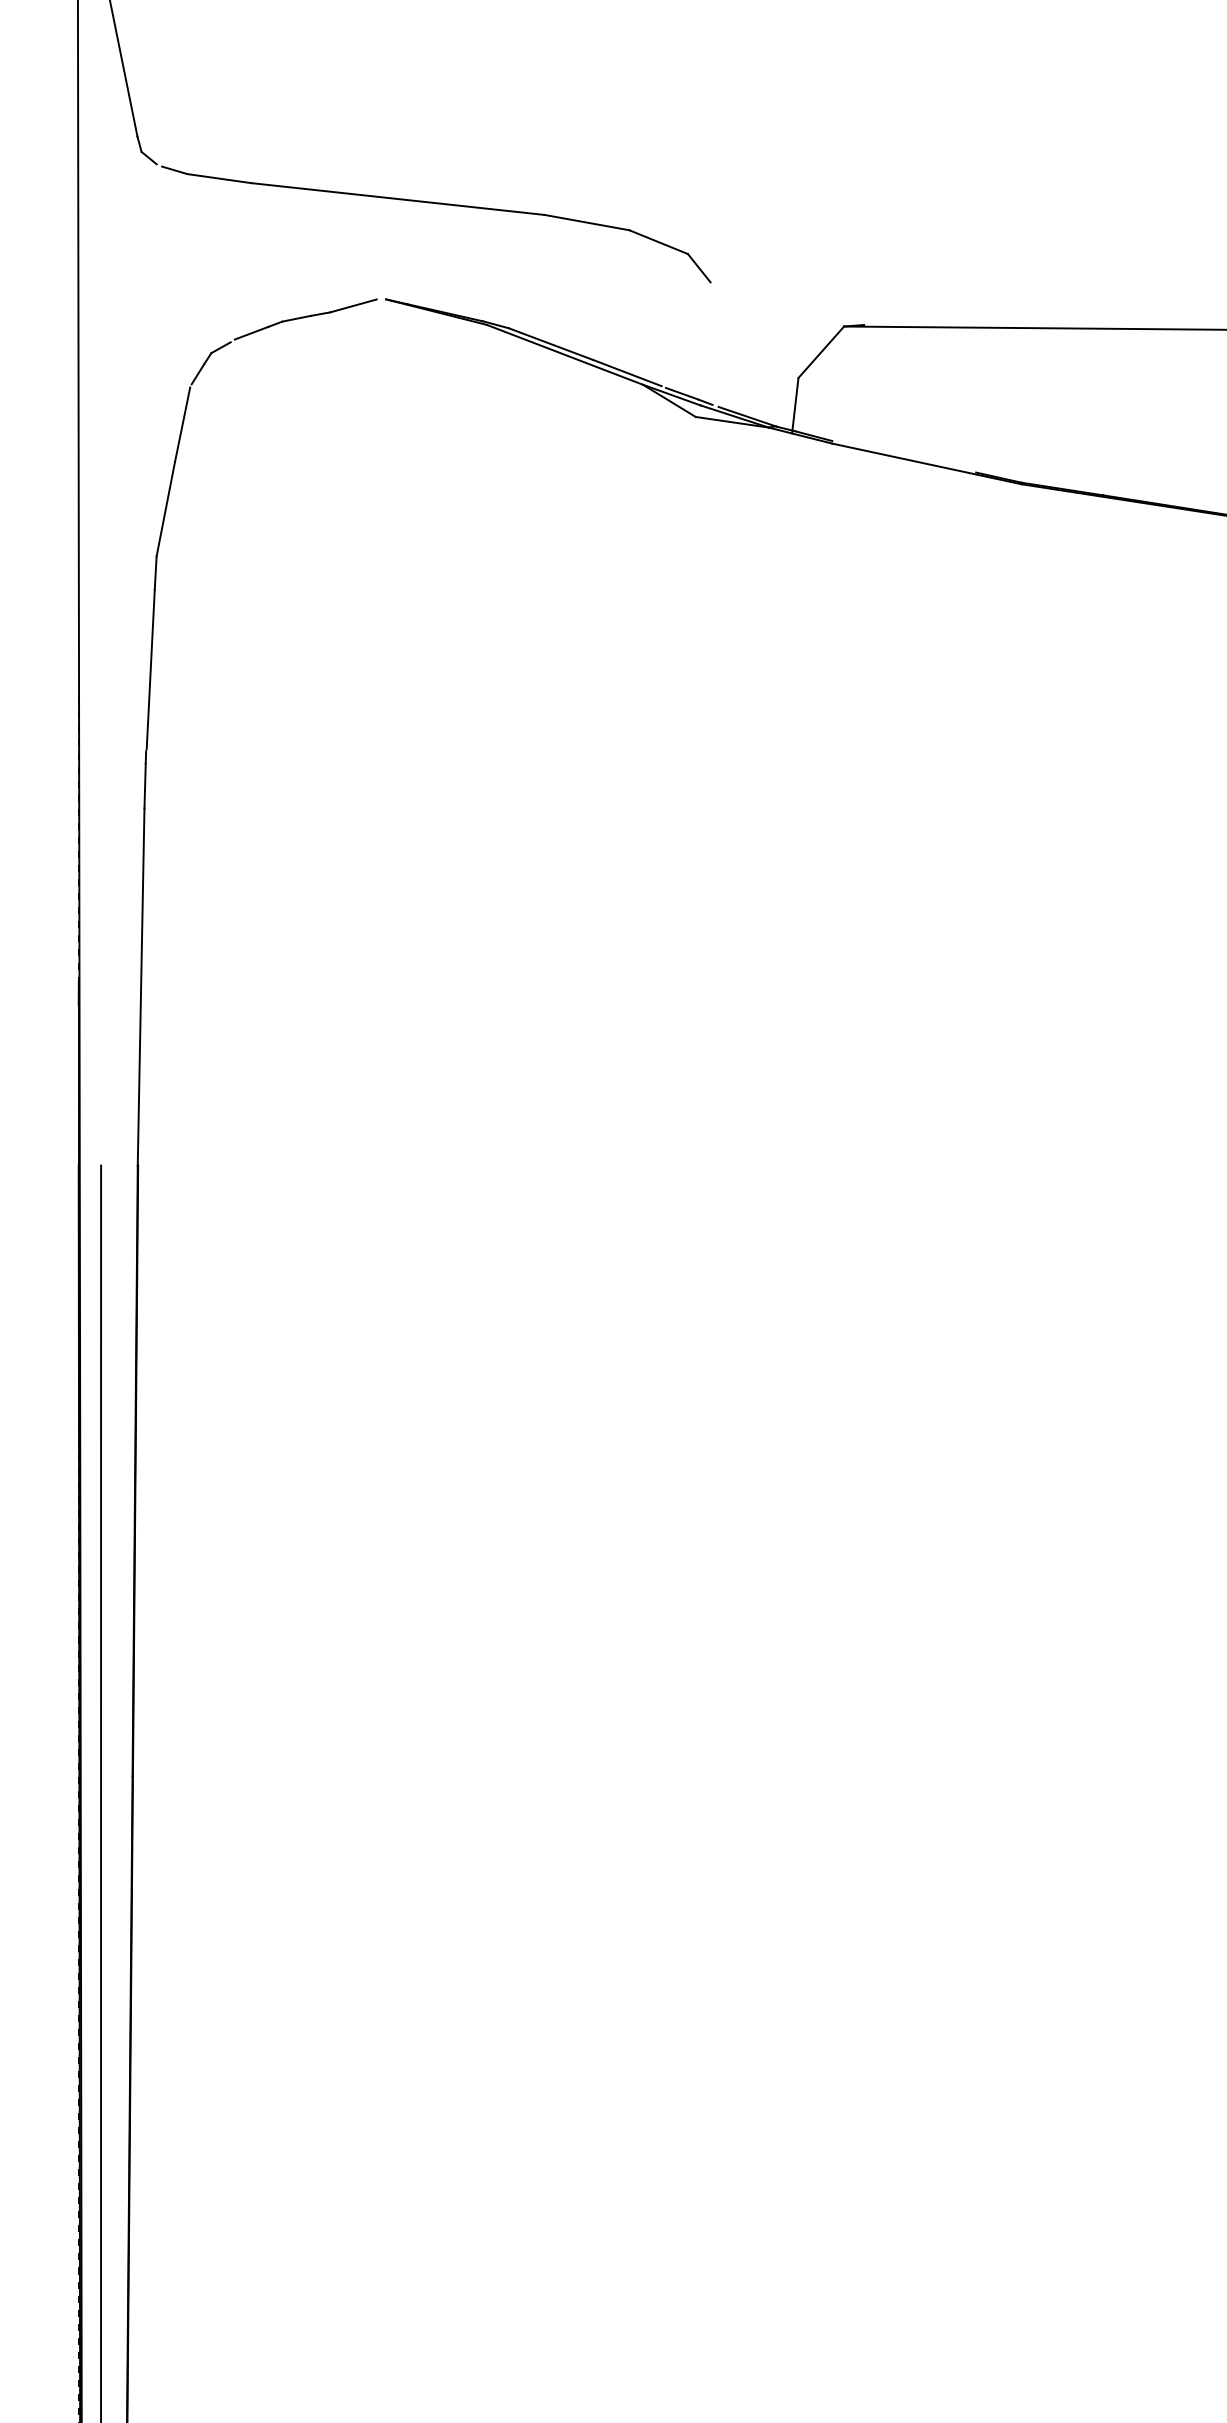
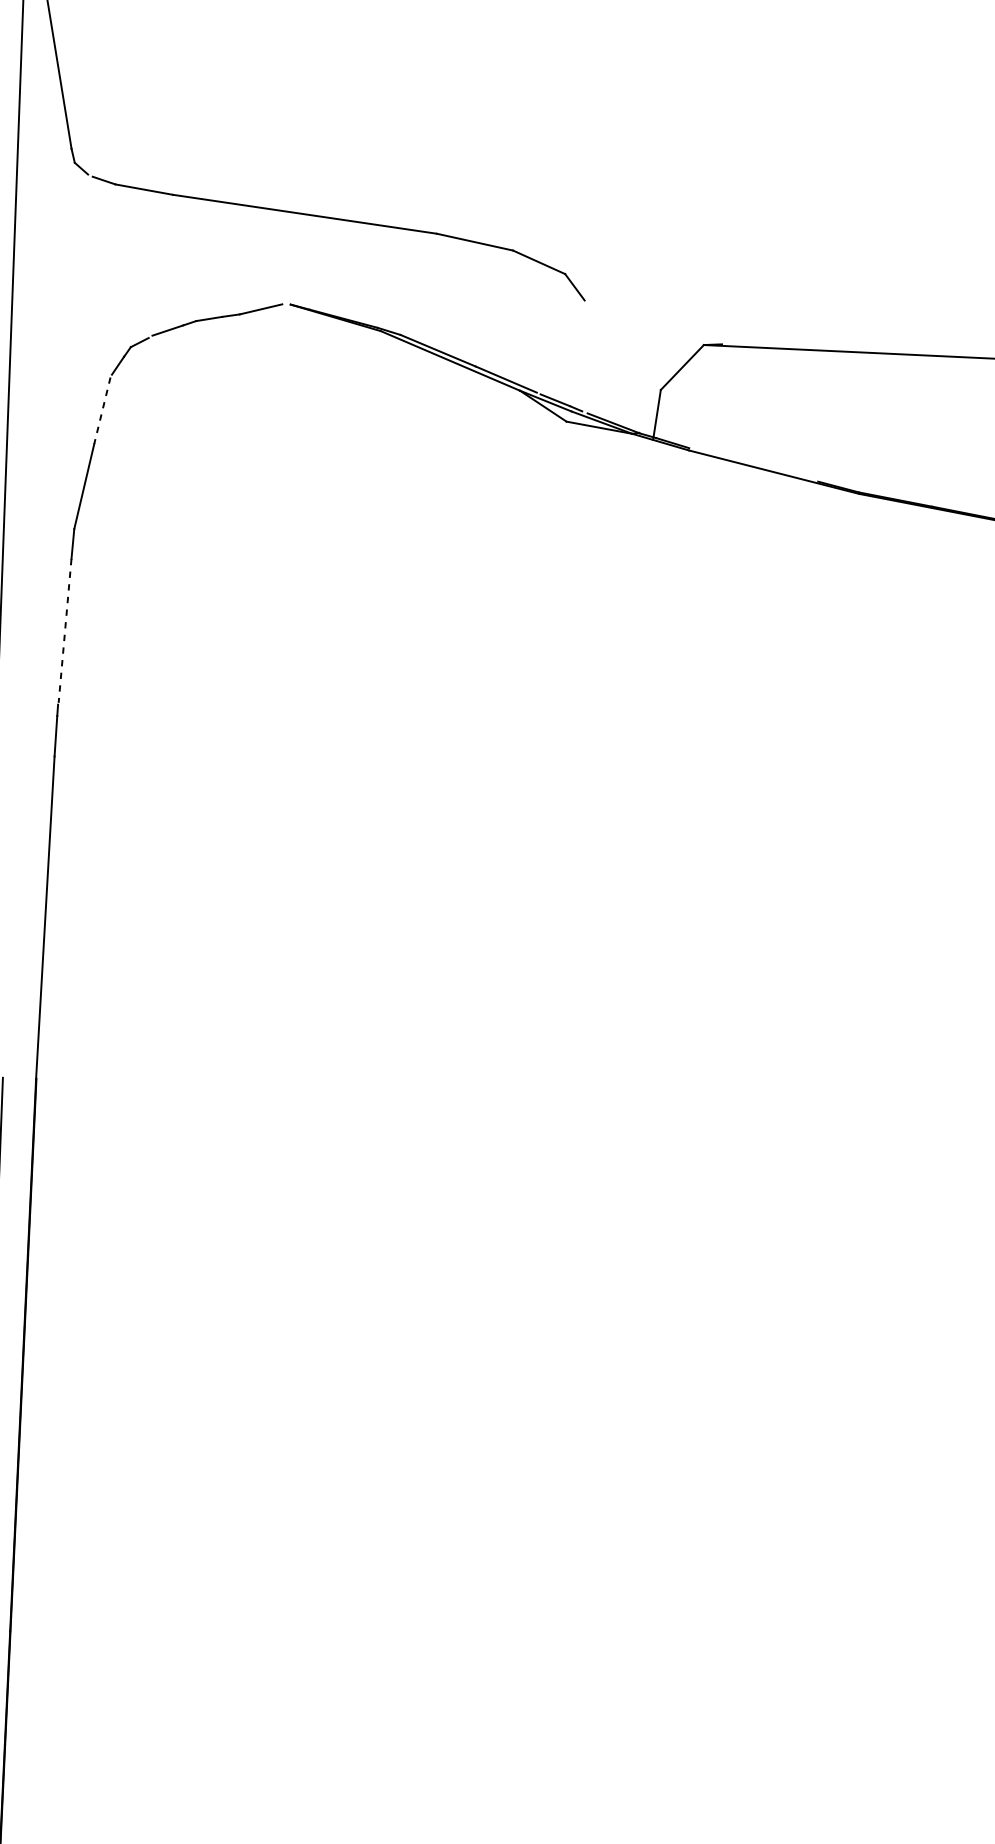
line: (182, 424) -> (102, 410), solid -> dashed
line: (150, 669) -> (64, 631), solid -> dashed

